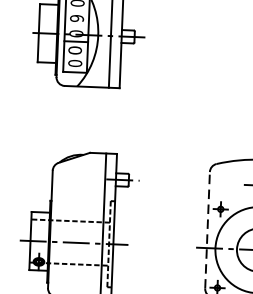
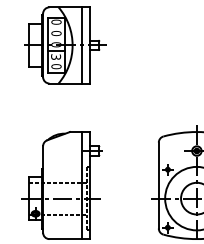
text: (77, 18) -> (56, 33), 6 -> 0
text: (74, 51) -> (55, 57), 0 -> 3
line: (207, 230) -> (158, 185), dashed -> solid

